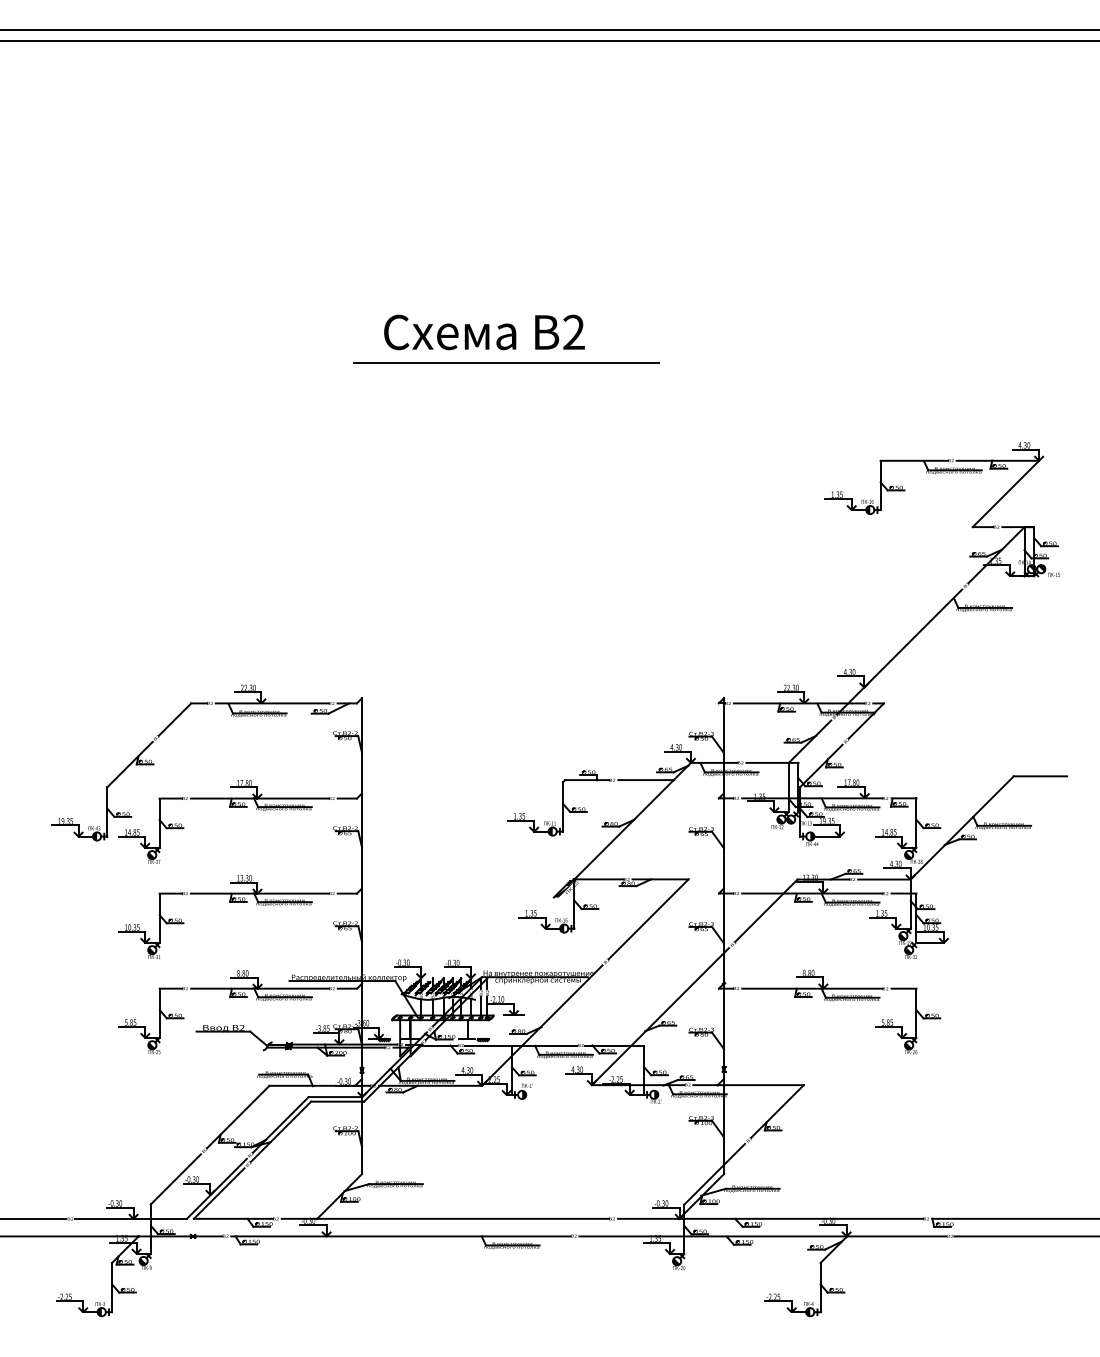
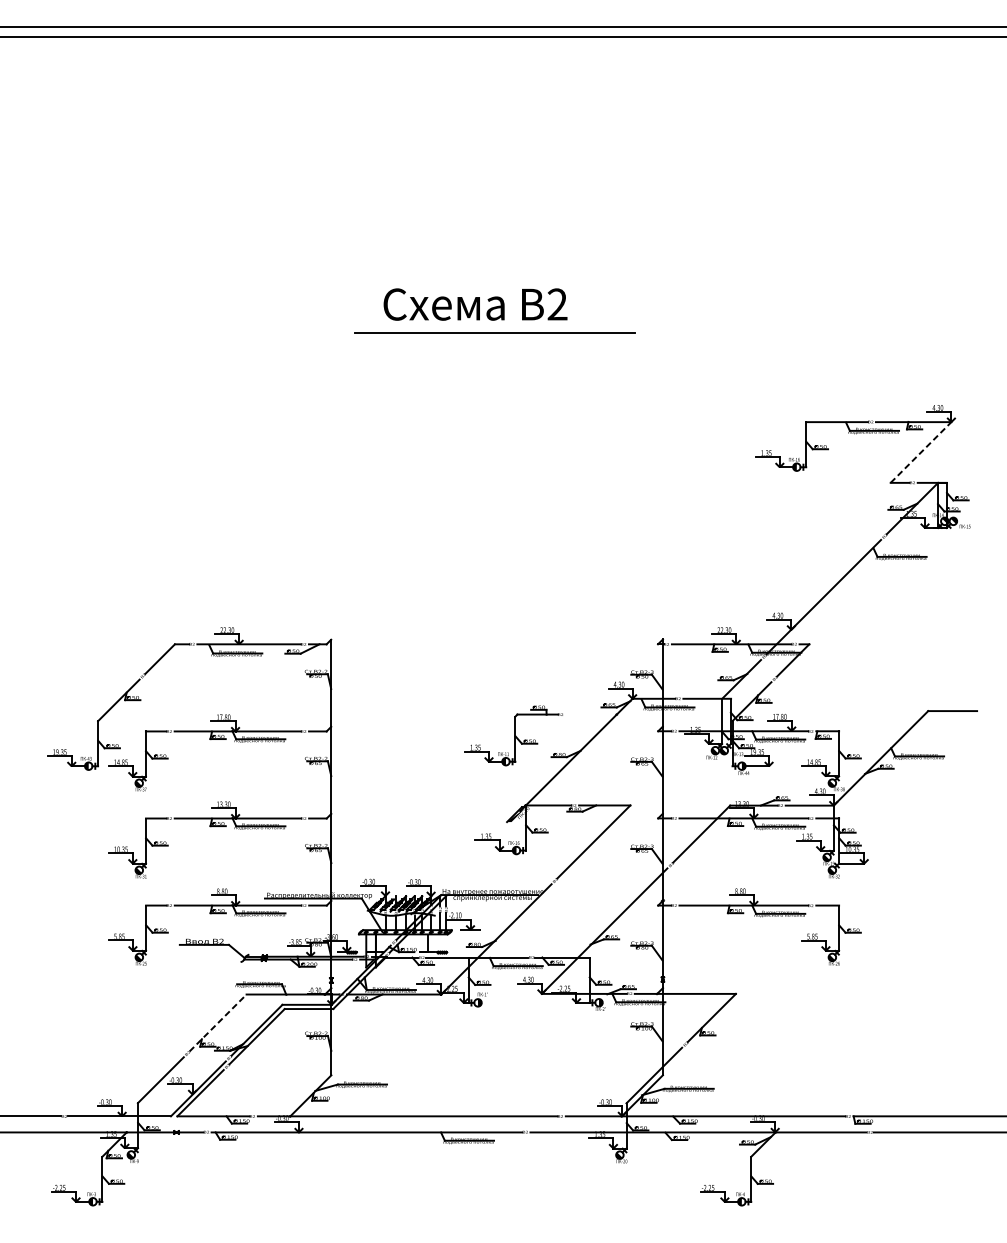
text: (484, 332) -> (475, 304), moved
line: (506, 362) -> (494, 332), moved
line: (1005, 493) -> (920, 452), solid -> dashed
line: (645, 780) -> (590, 714), removed
line: (238, 1116) -> (218, 1022), solid -> dashed

